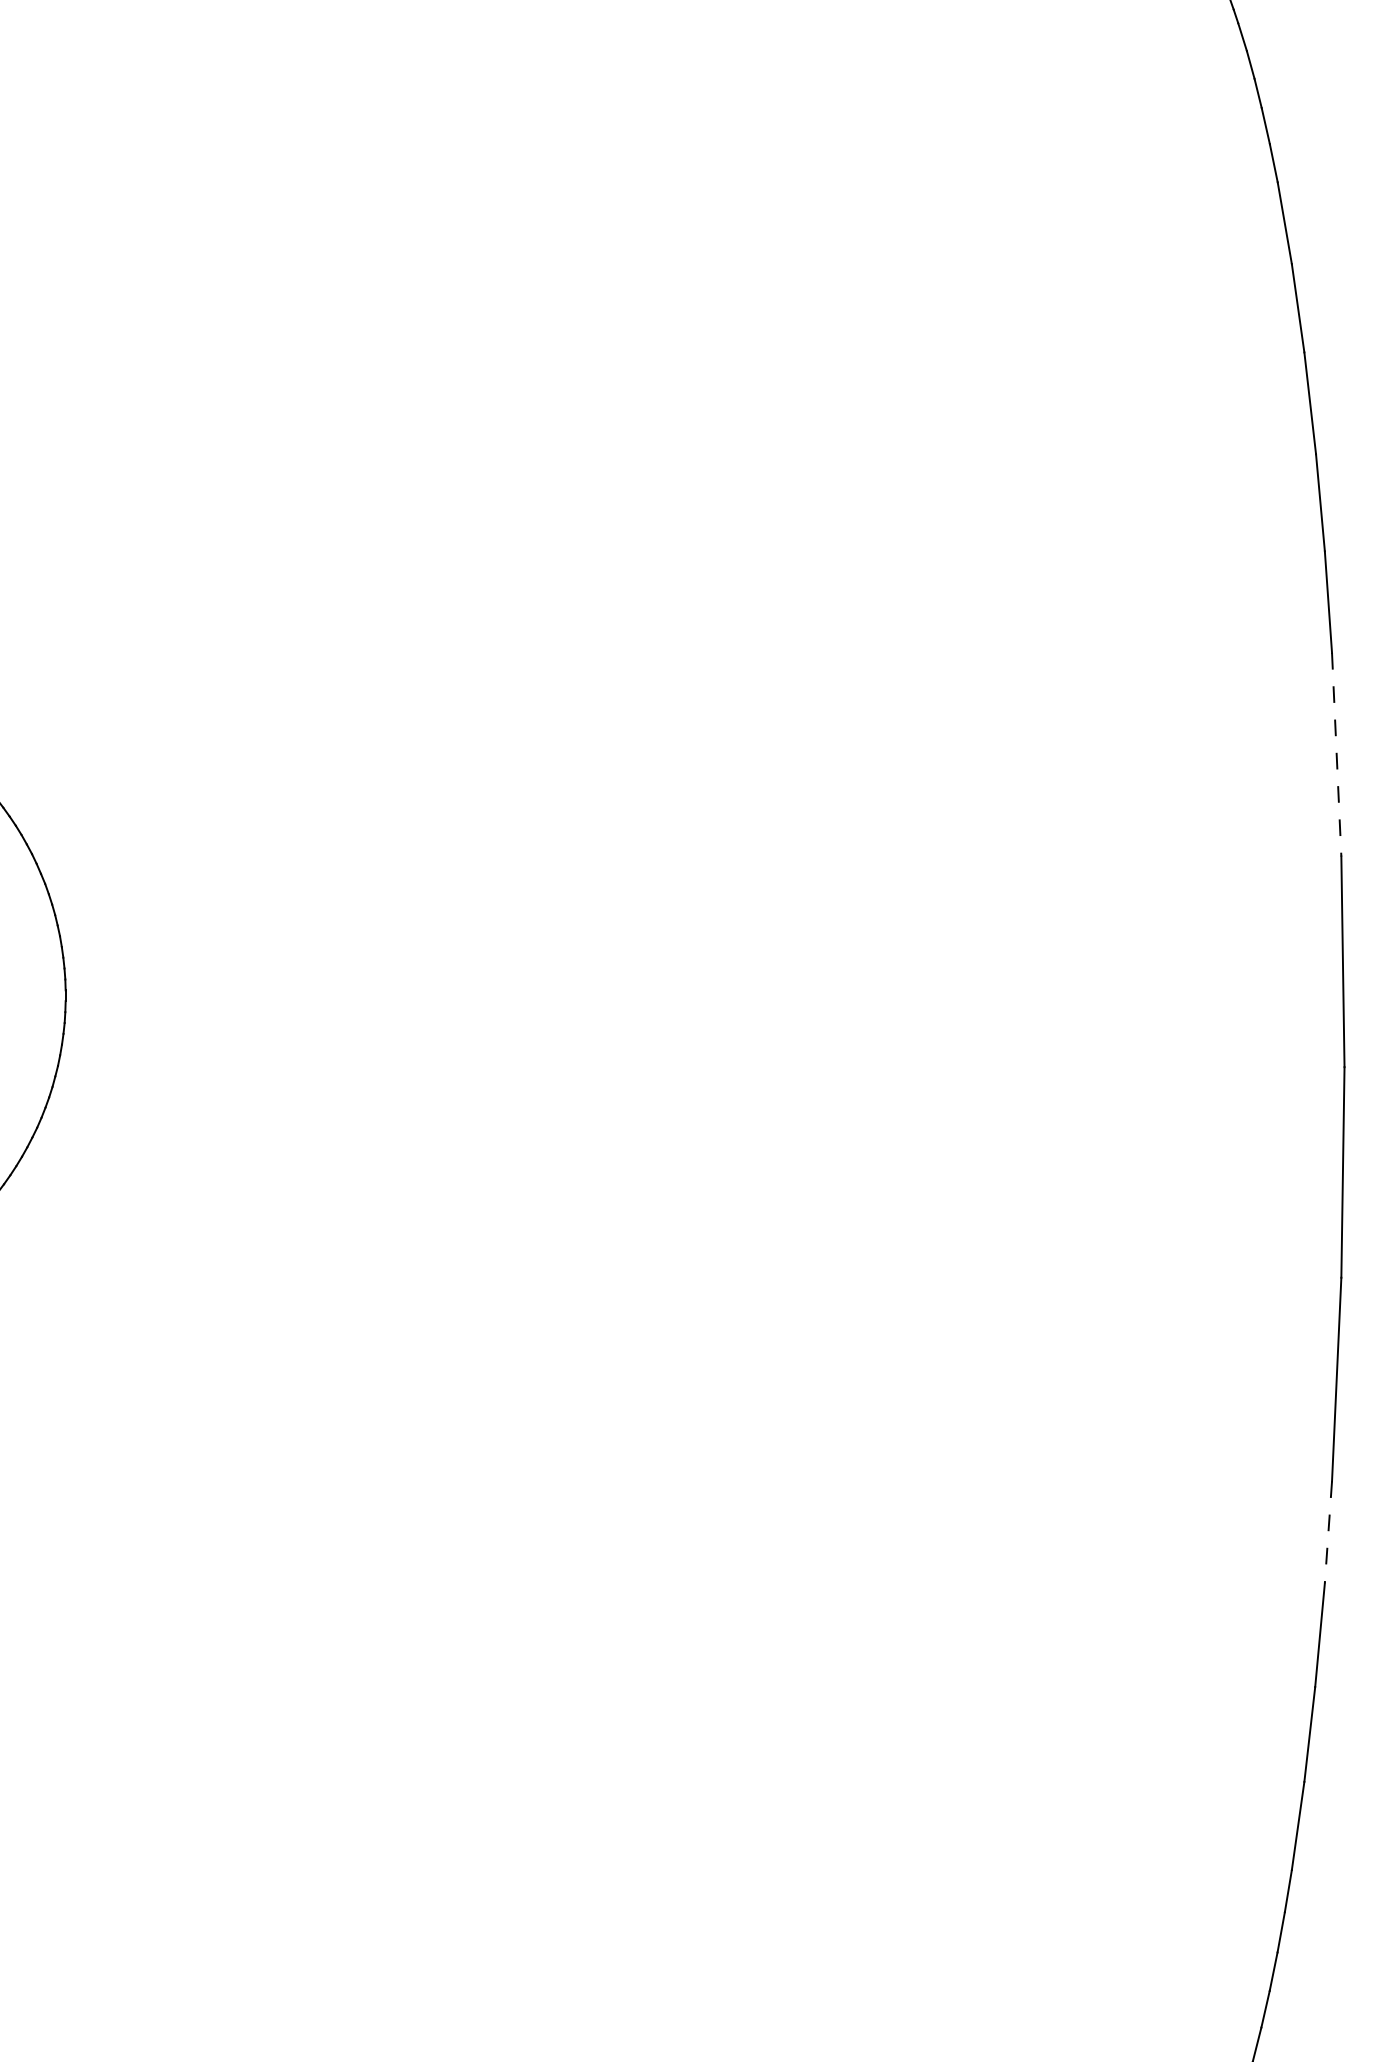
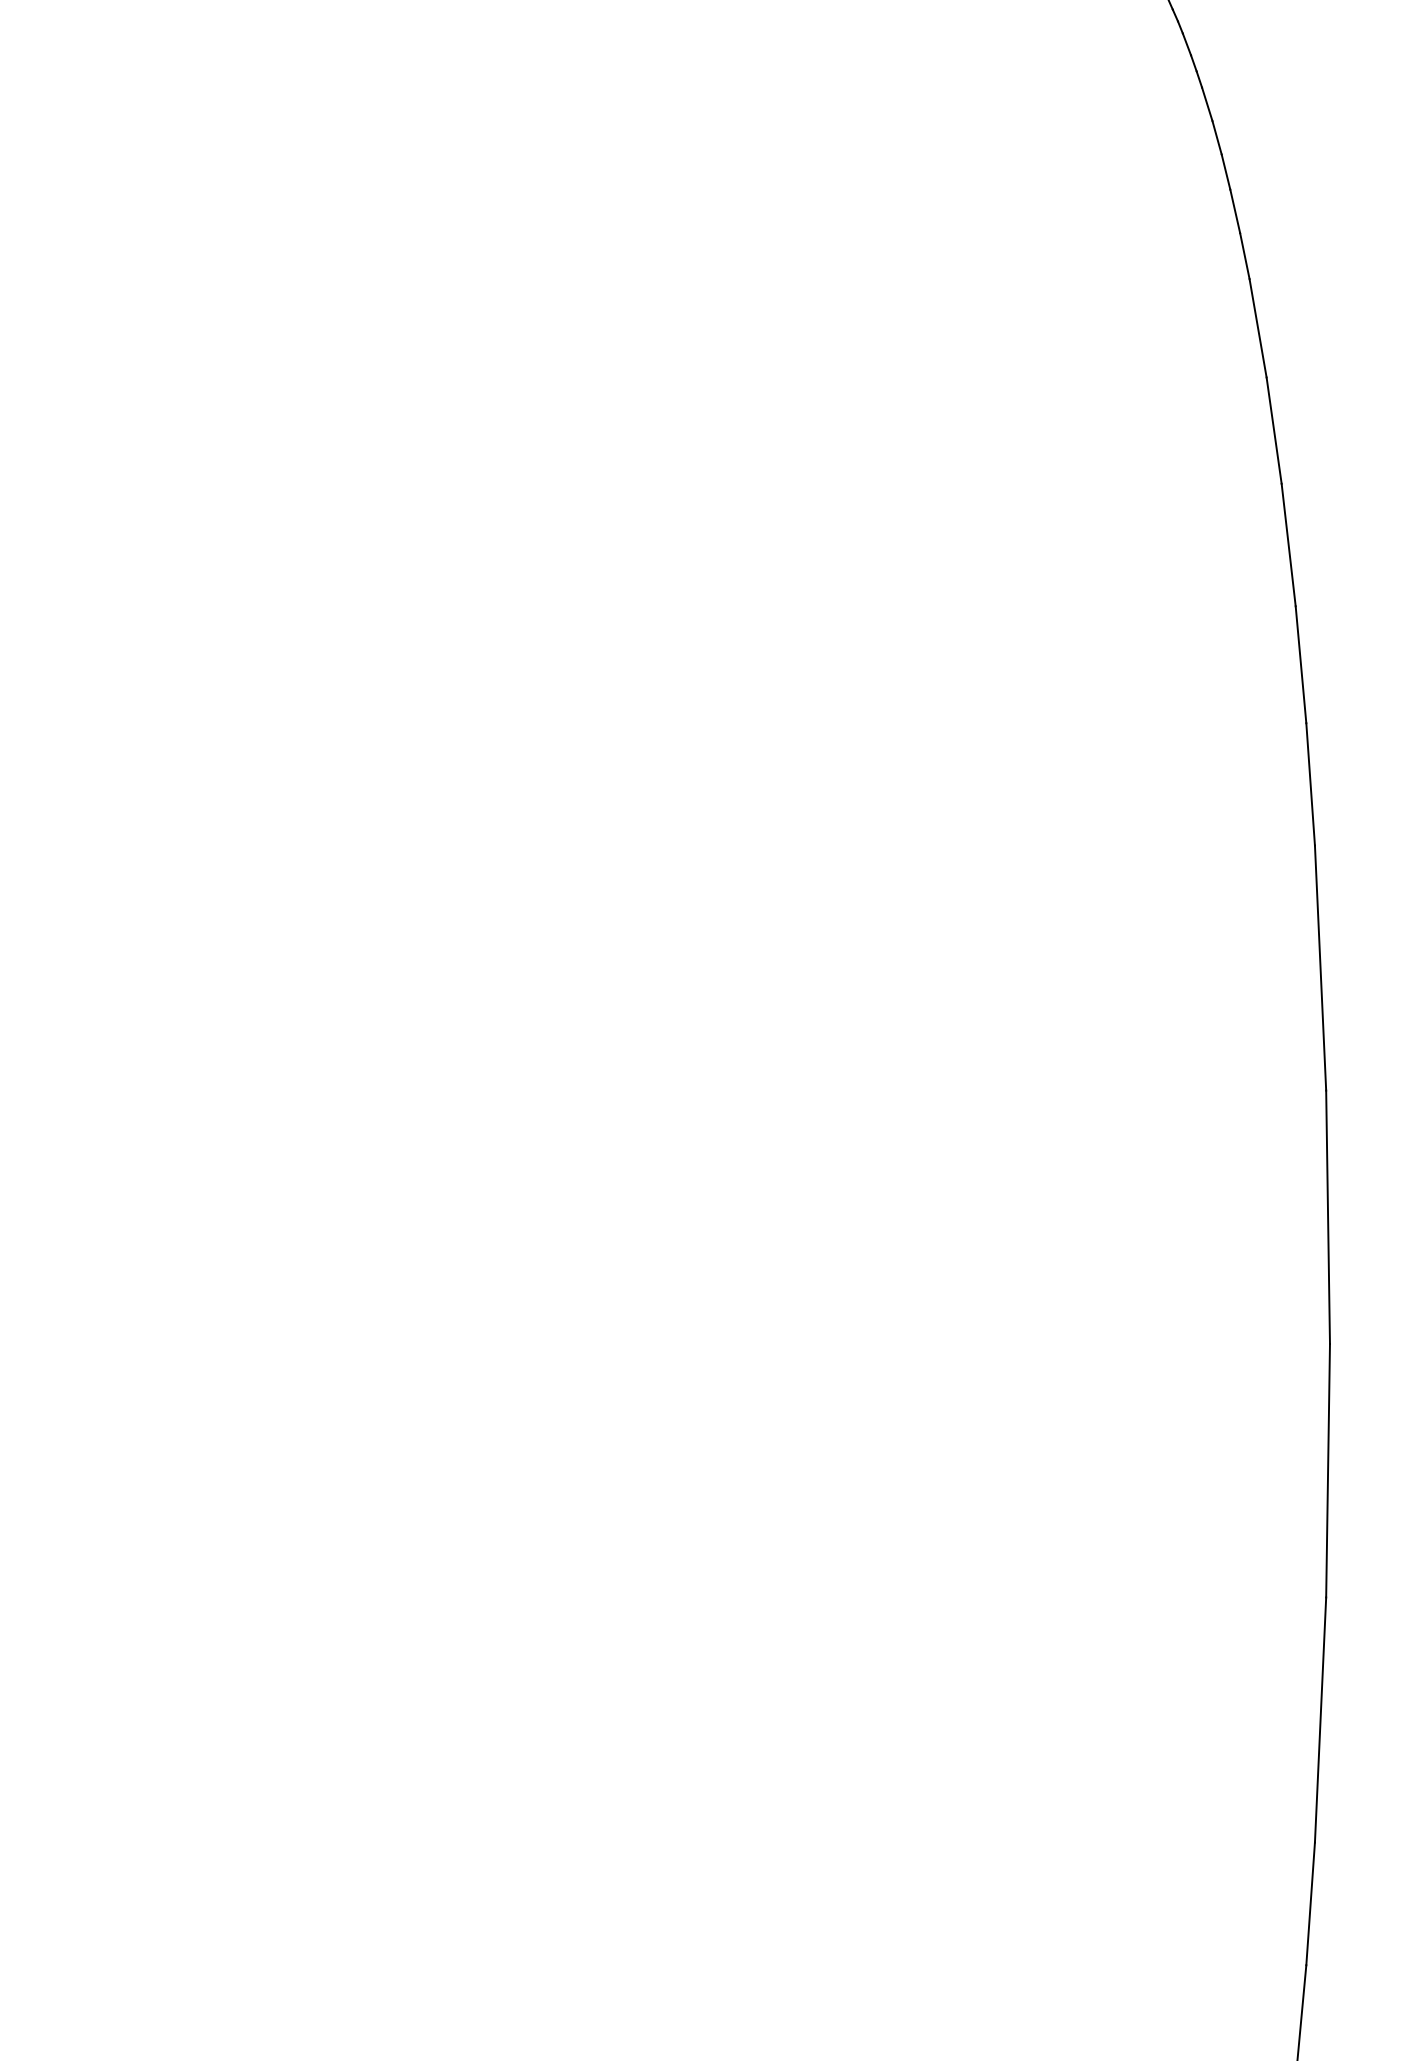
line: (1336, 754) -> (1320, 967), dashed -> solid
line: (1328, 1532) -> (1310, 1904), dashed -> solid

